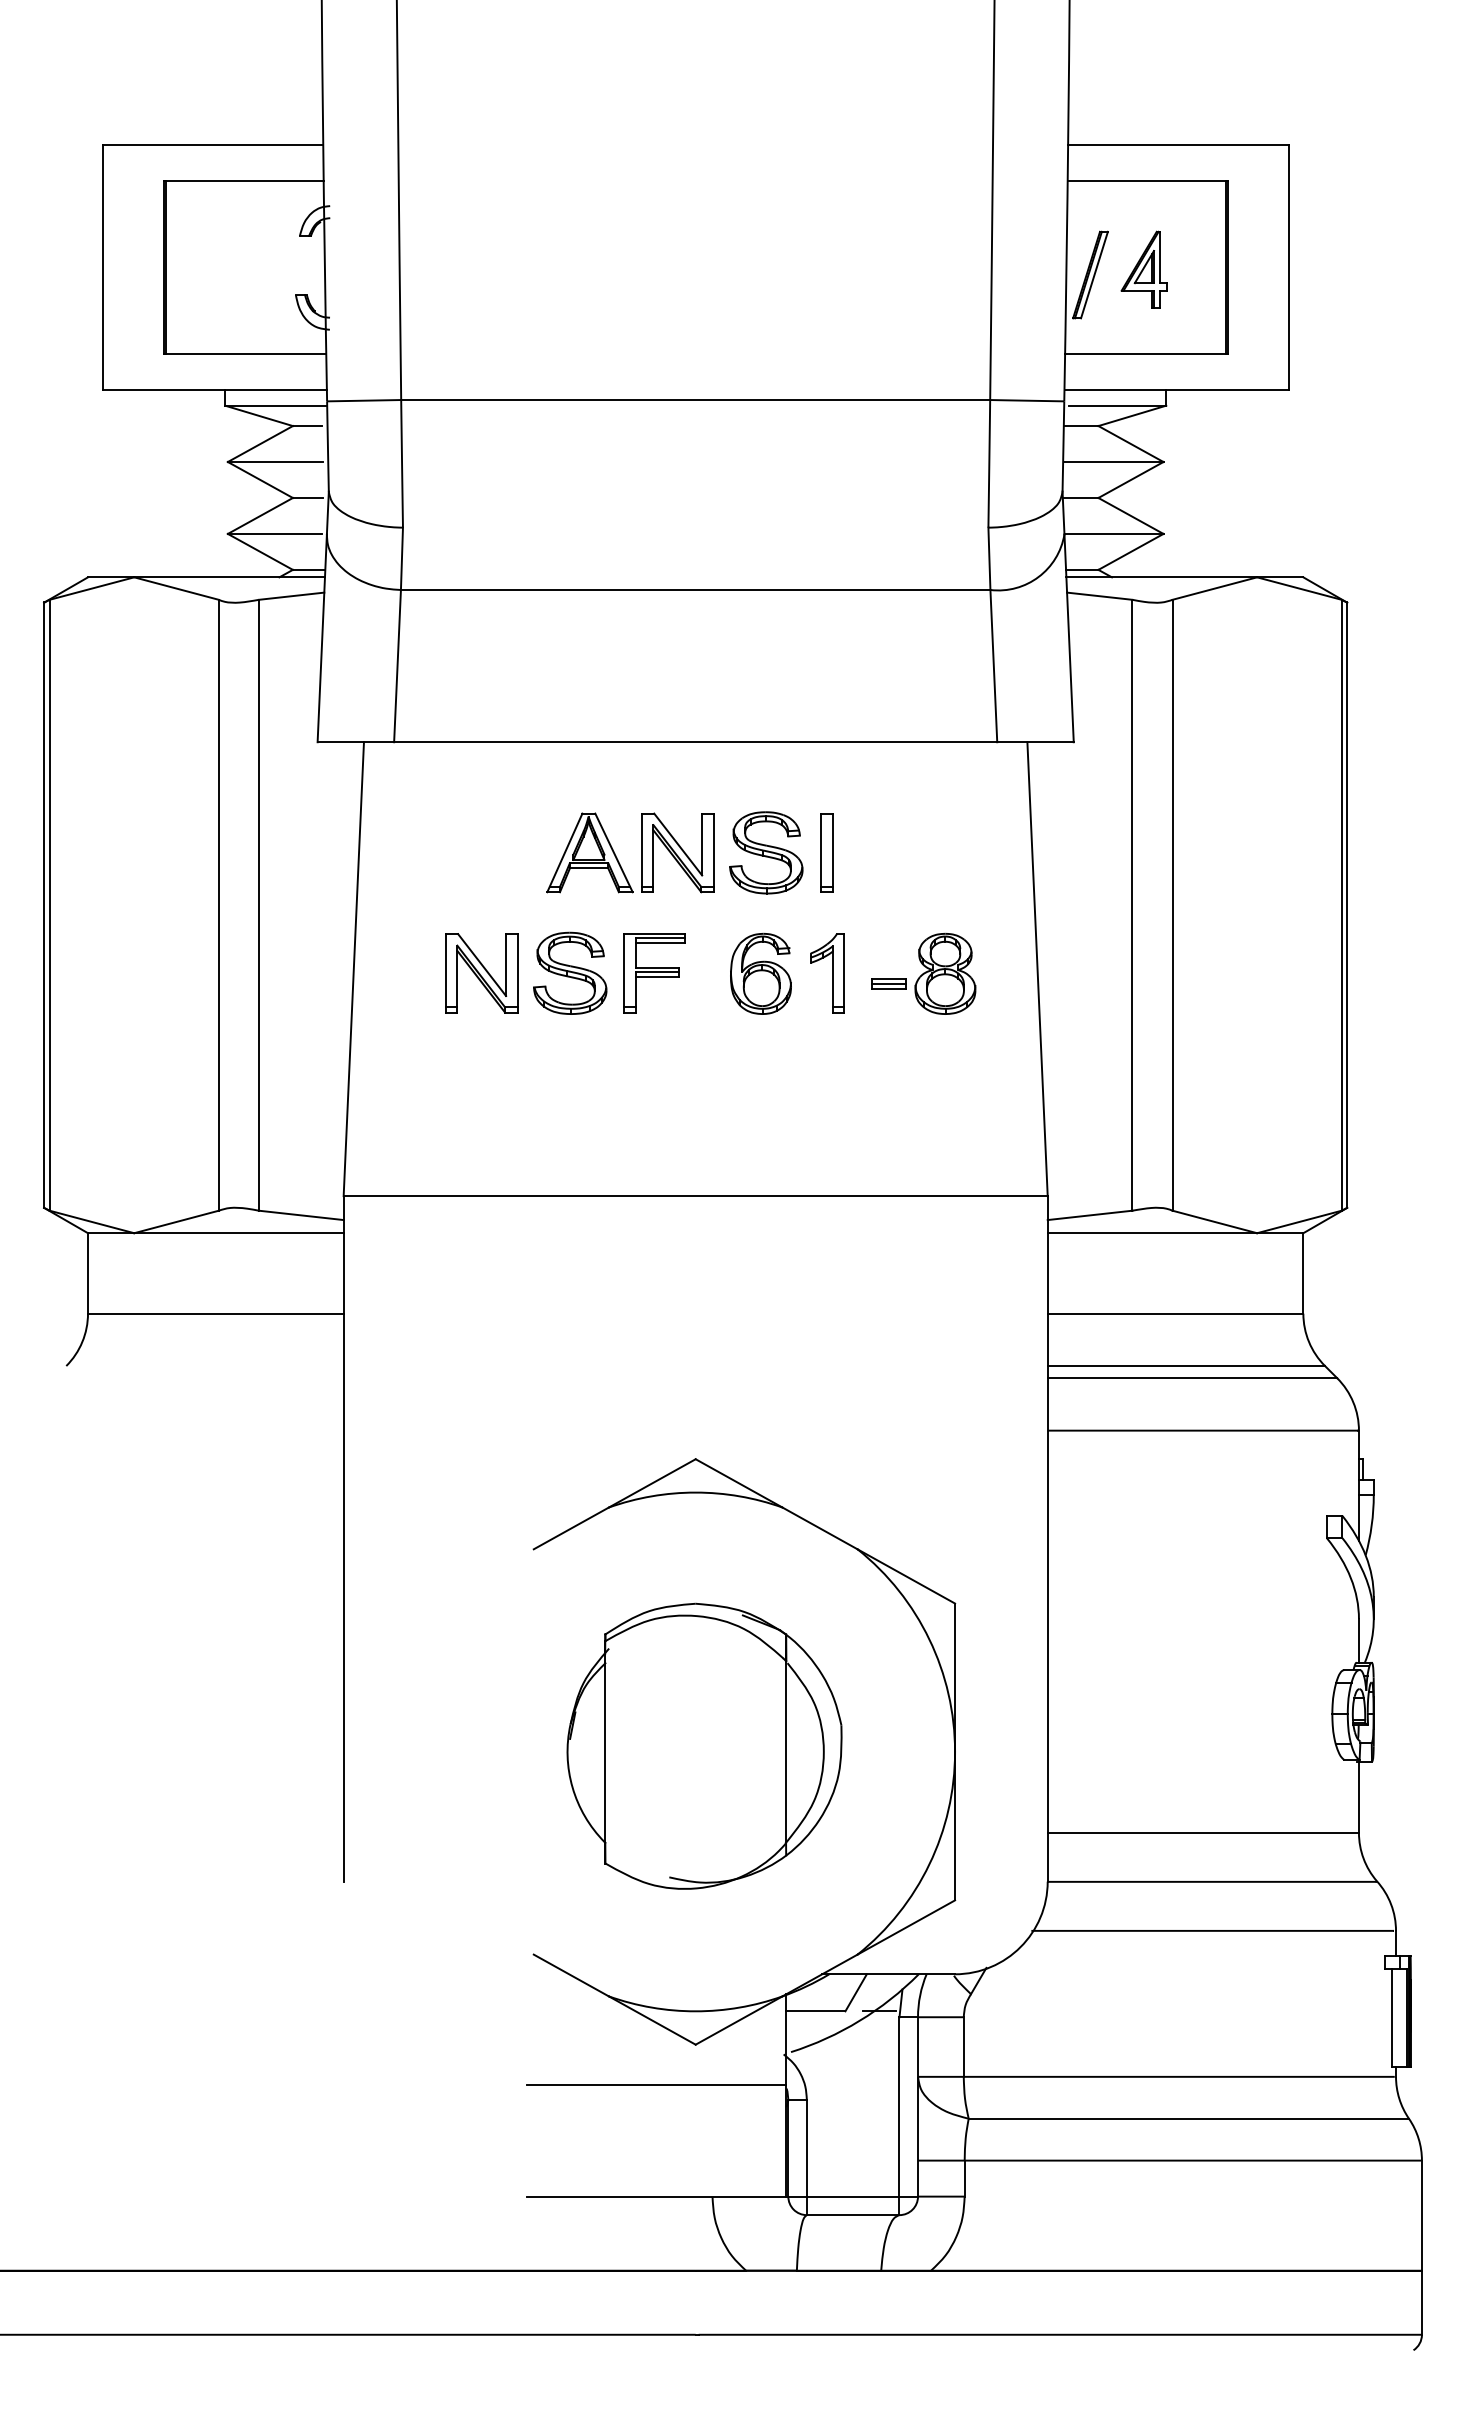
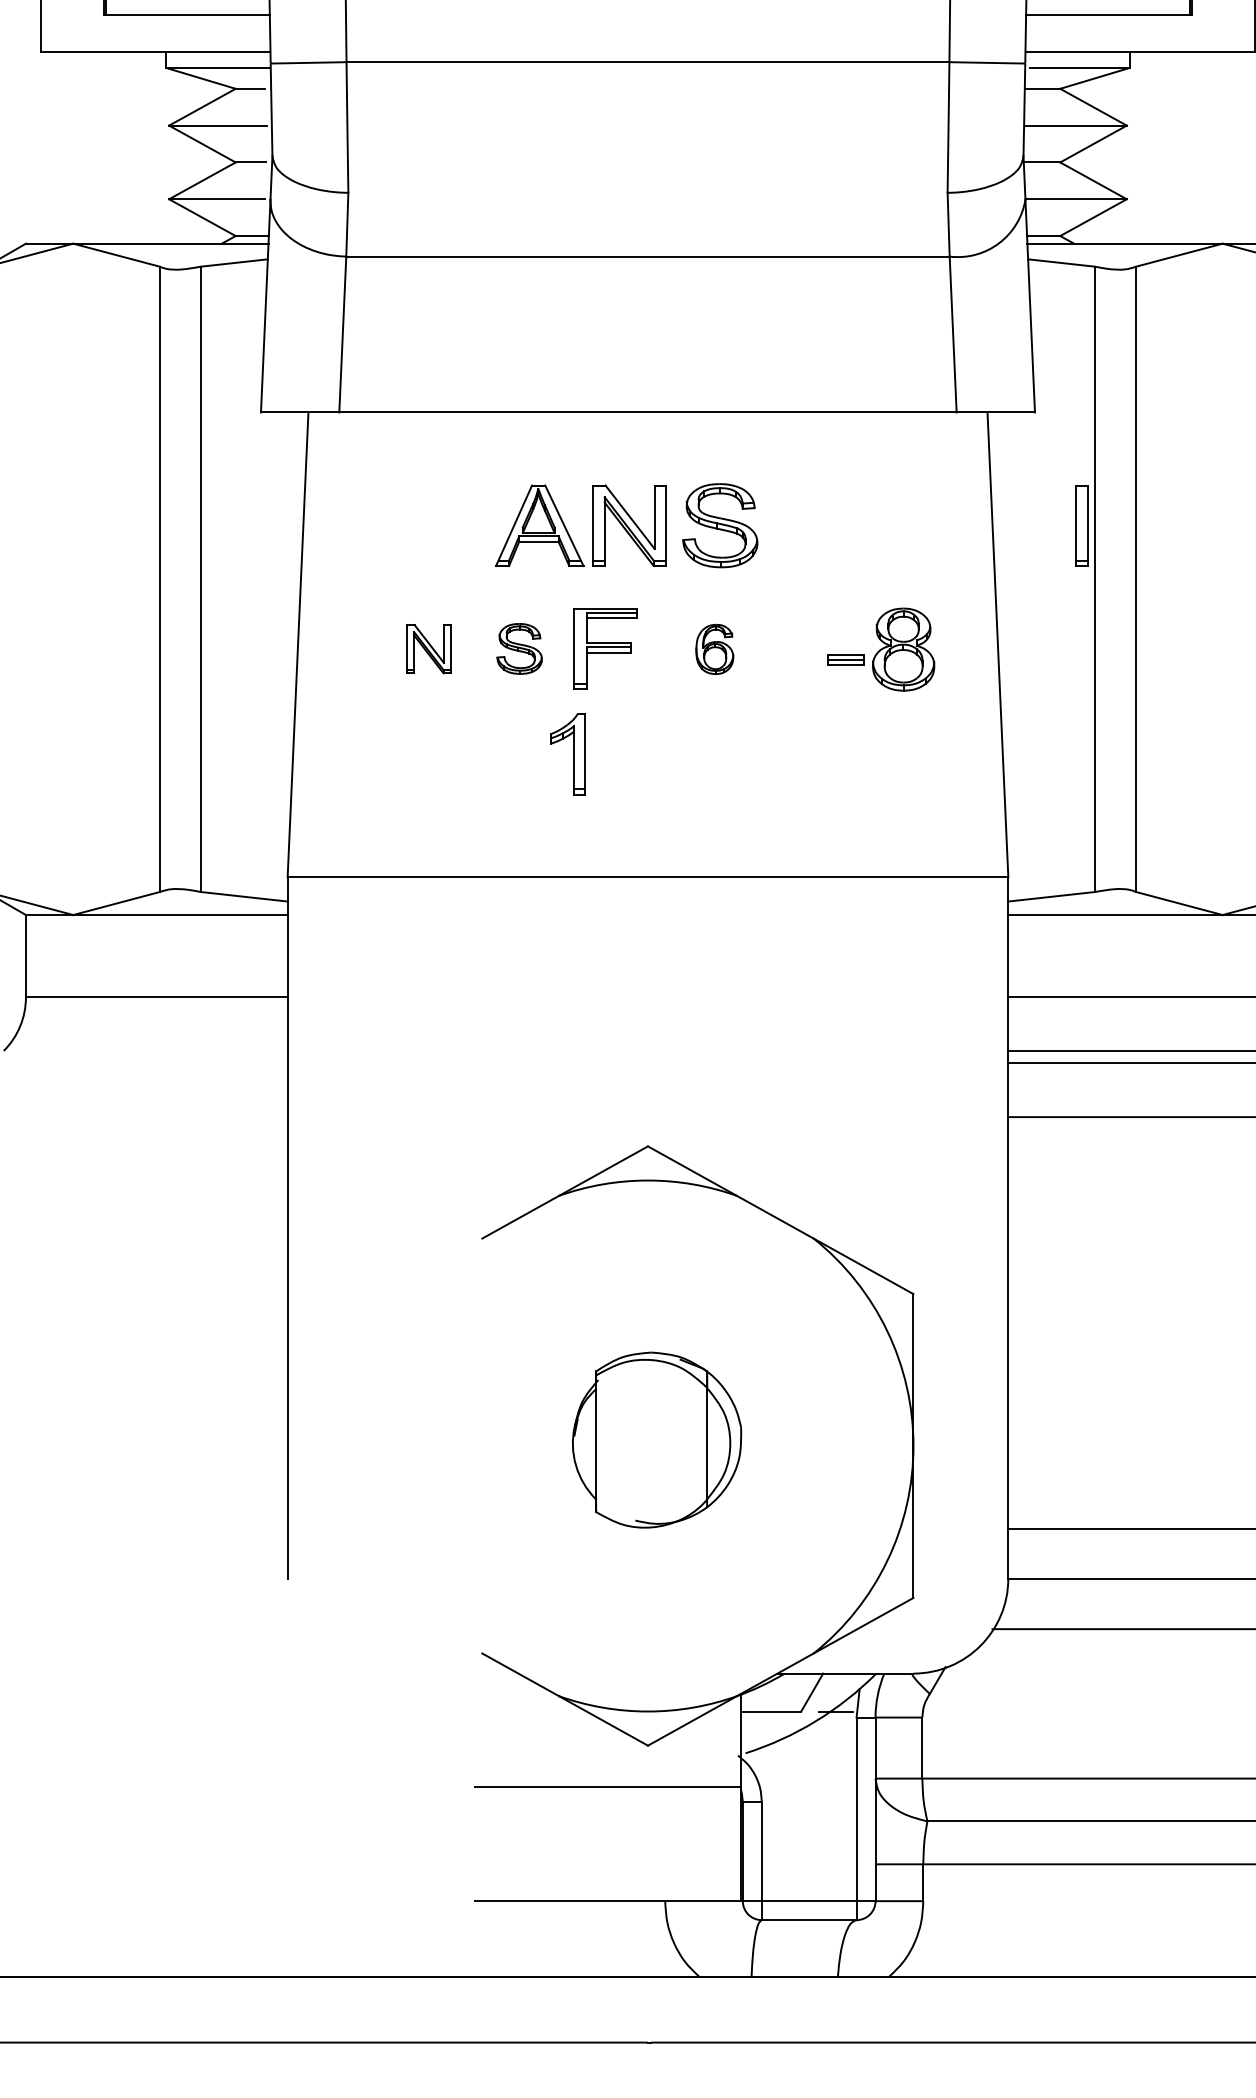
part: (826, 852) -> (1080, 525), moved
part: (570, 972) -> (519, 648), size x0.6
part: (481, 973) -> (428, 649), size x0.6
part: (760, 973) -> (714, 649), size x0.6
part: (827, 973) -> (567, 754), moved
part: (704, 1745) -> (656, 1439), size x0.6

